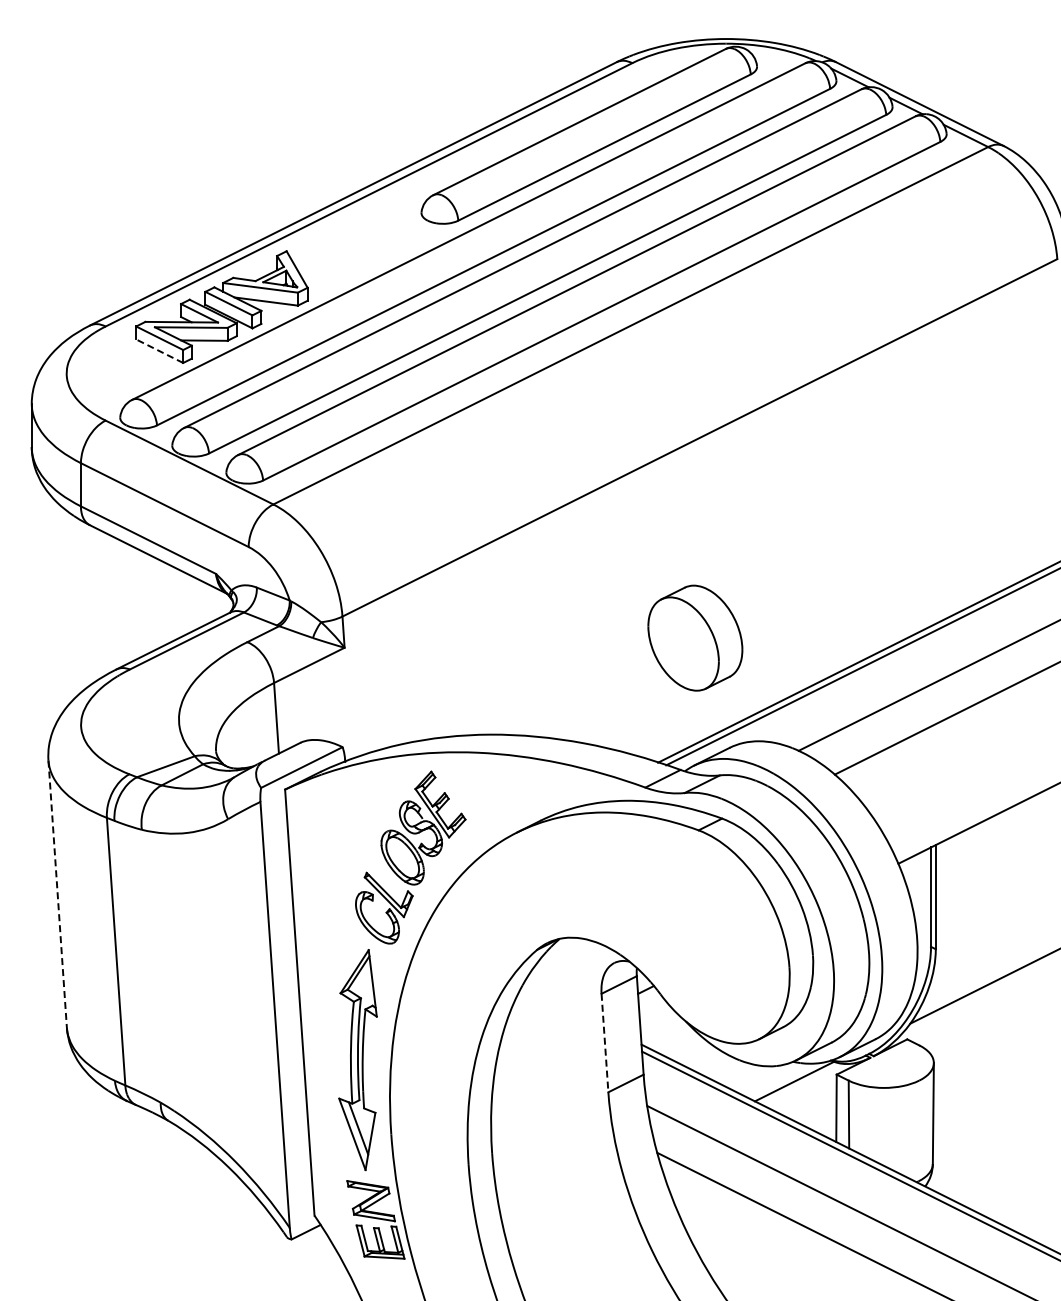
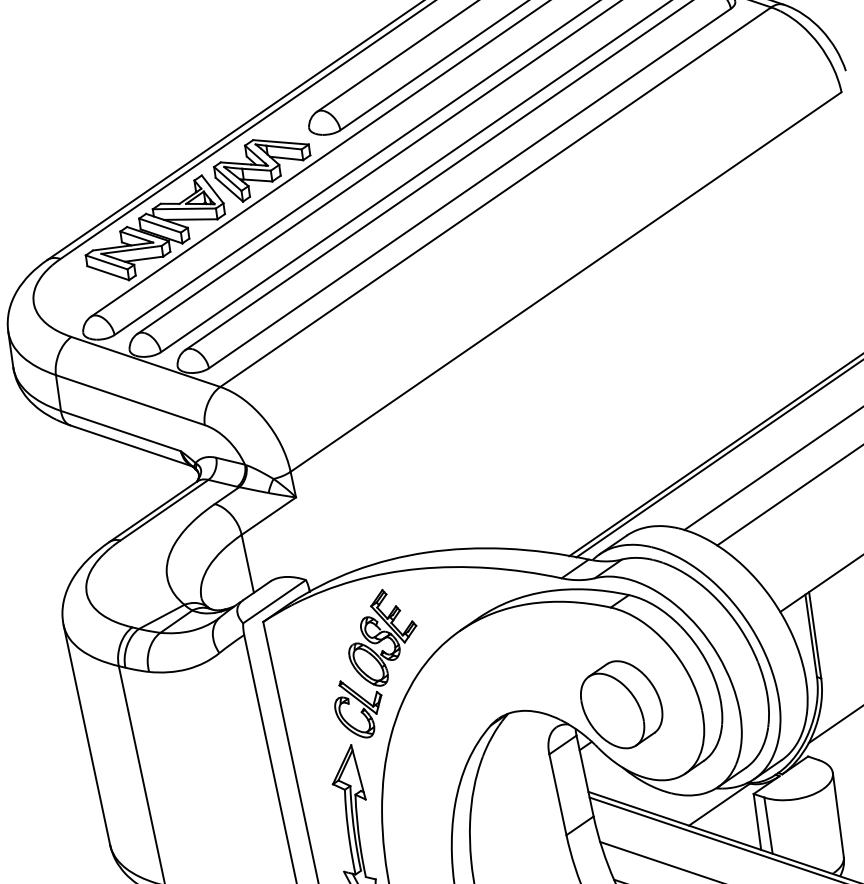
part: (360, 253) -> (263, 168), added
line: (159, 351) -> (108, 273), dashed -> solid
part: (695, 637) -> (621, 704), moved
line: (57, 894) -> (86, 735), dashed -> solid
line: (605, 1043) -> (558, 795), dashed -> solid

